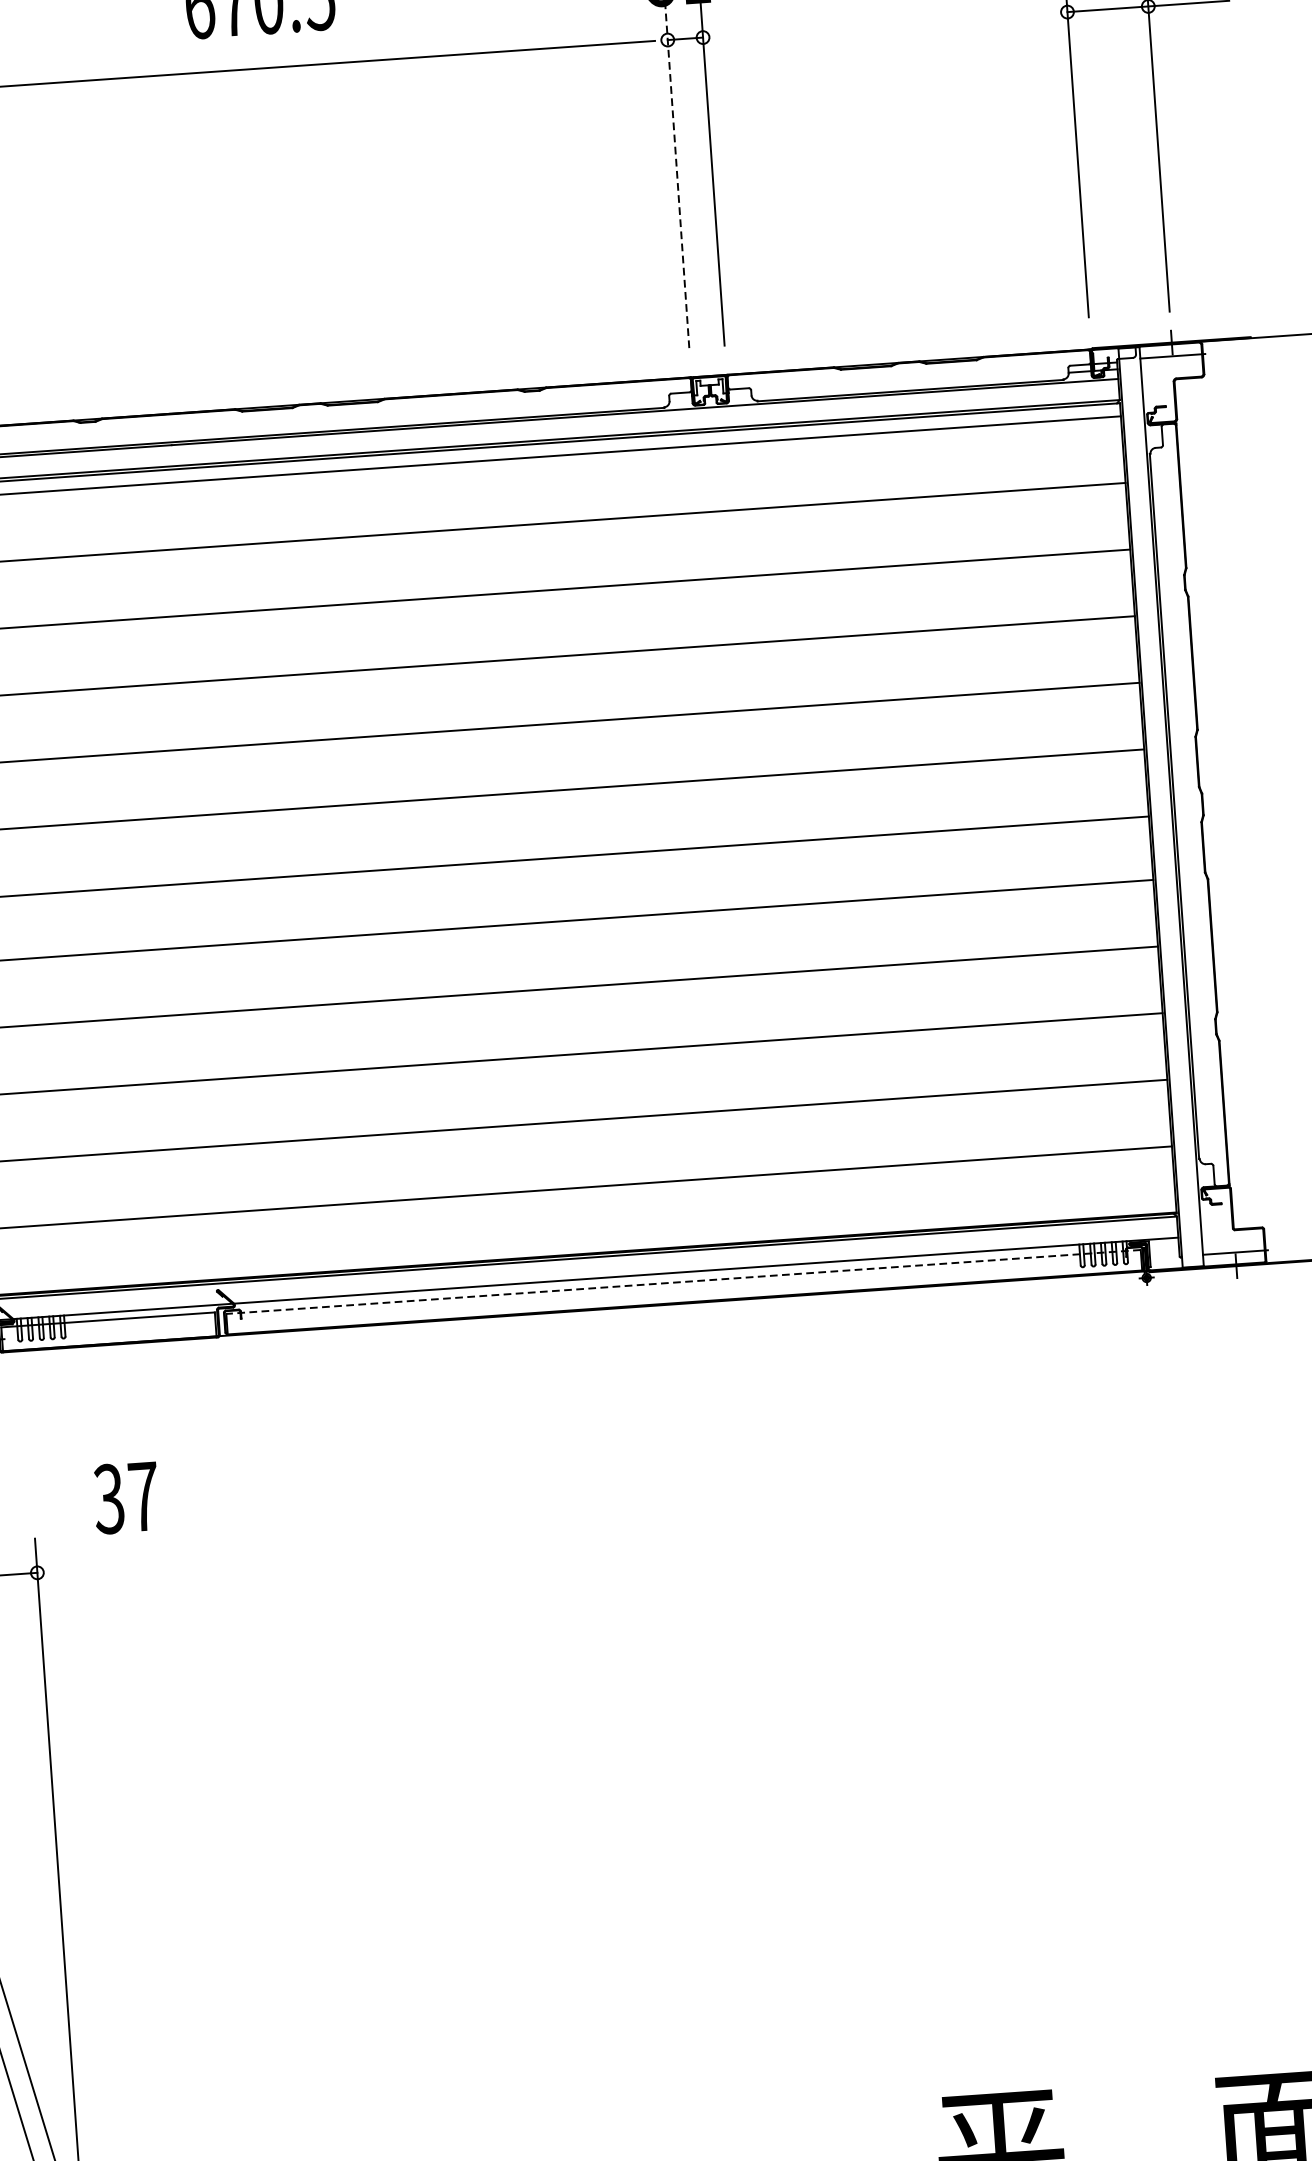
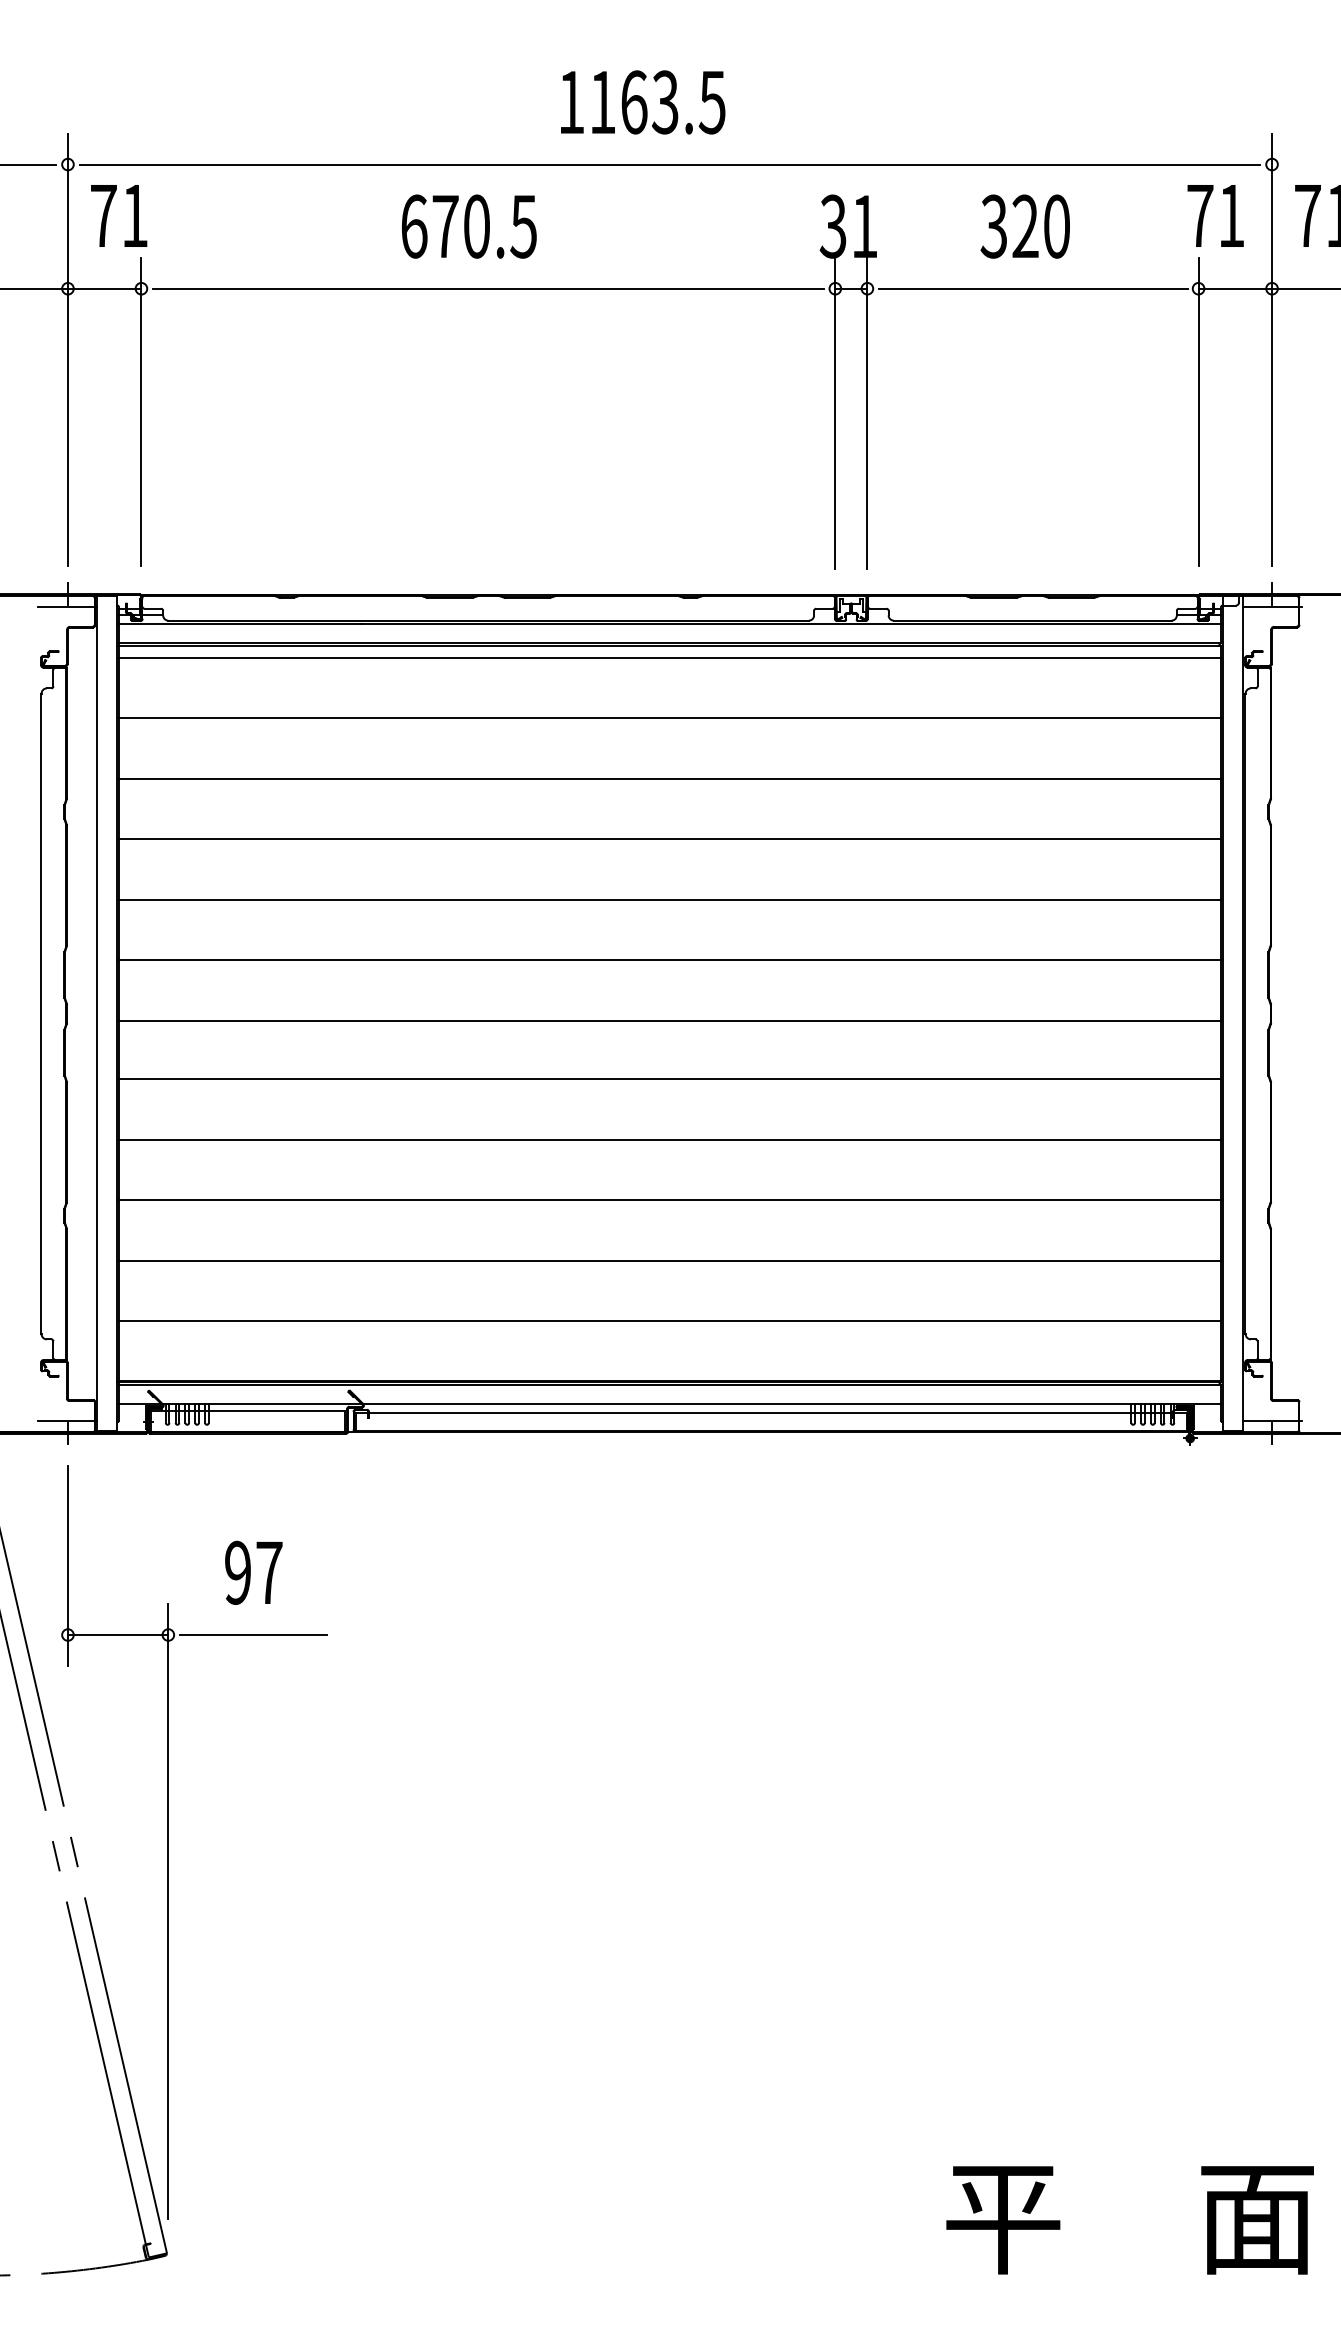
line: (885, 24) -> (1033, 288), added
line: (677, 176) -> (835, 412), dashed -> solid
line: (683, 1281) -> (771, 1412), dashed -> solid
text: (108, 1498) -> (237, 1572), 37 -> 97
line: (131, 1566) -> (253, 1635), added

